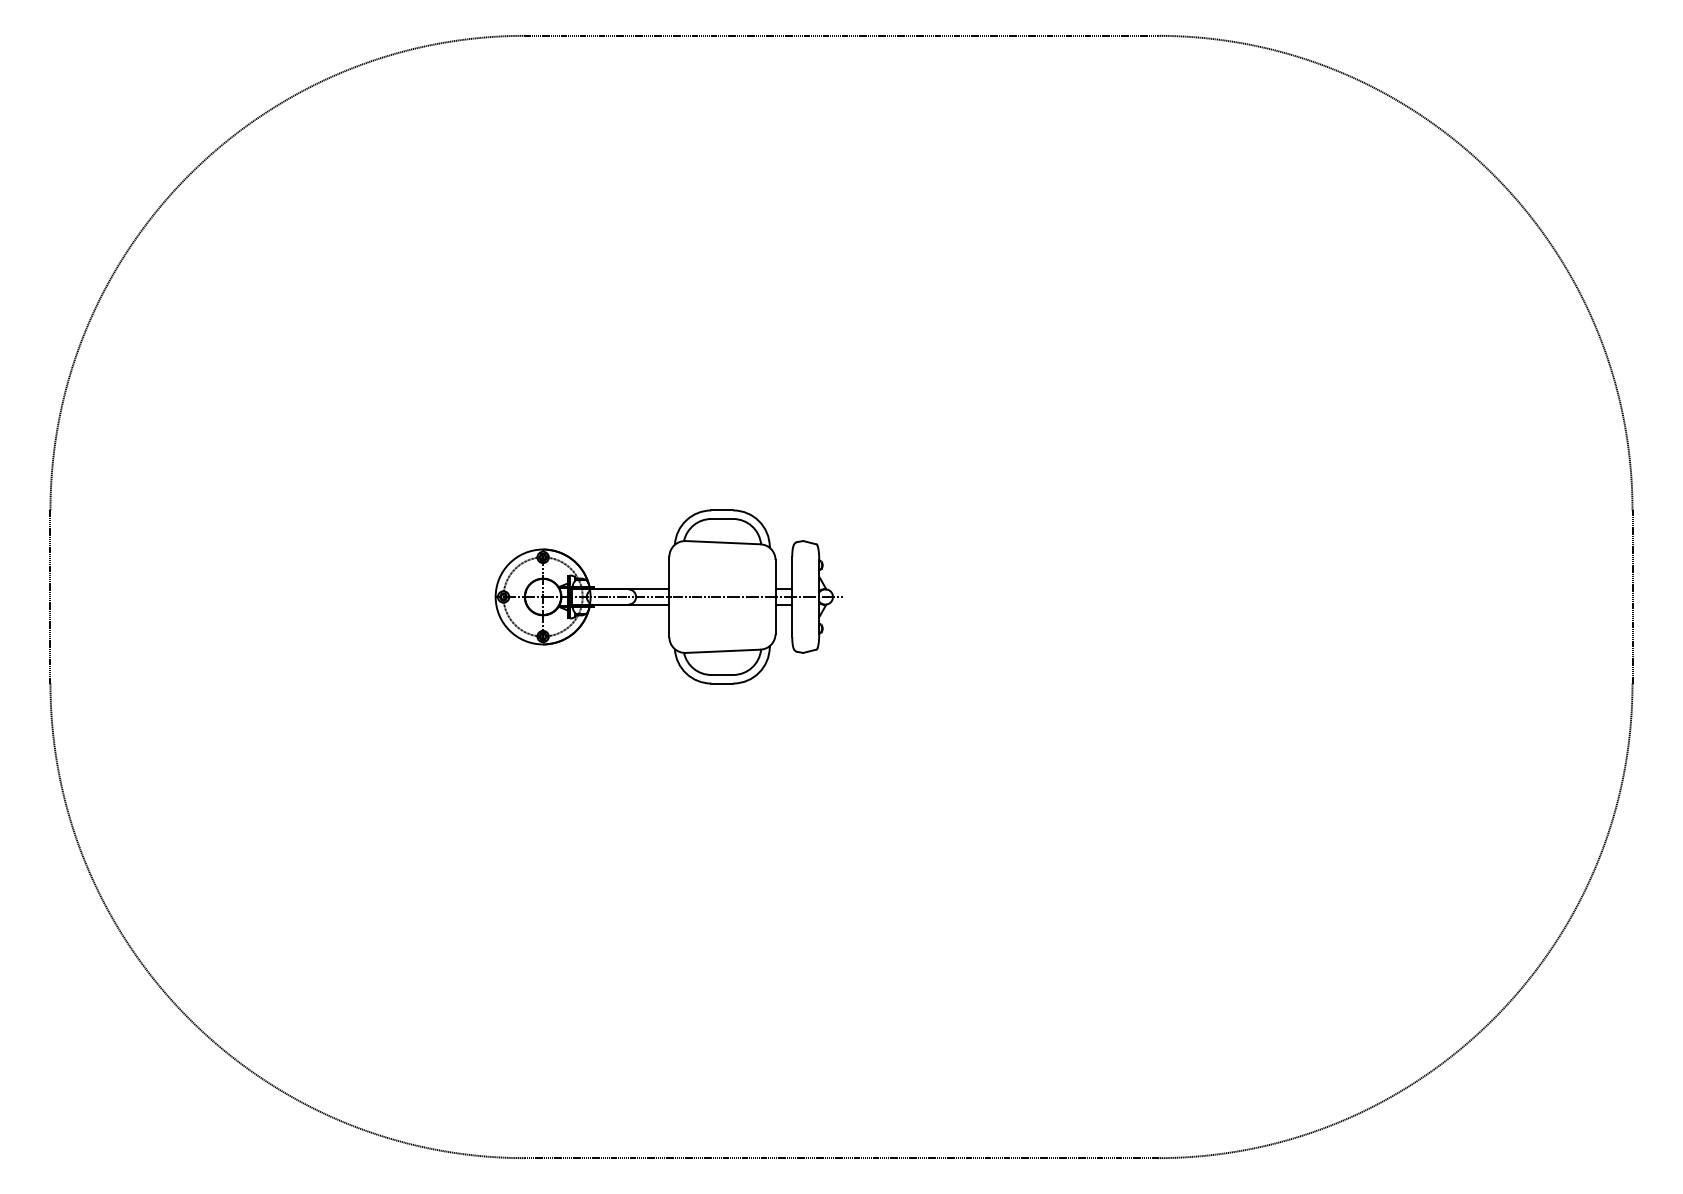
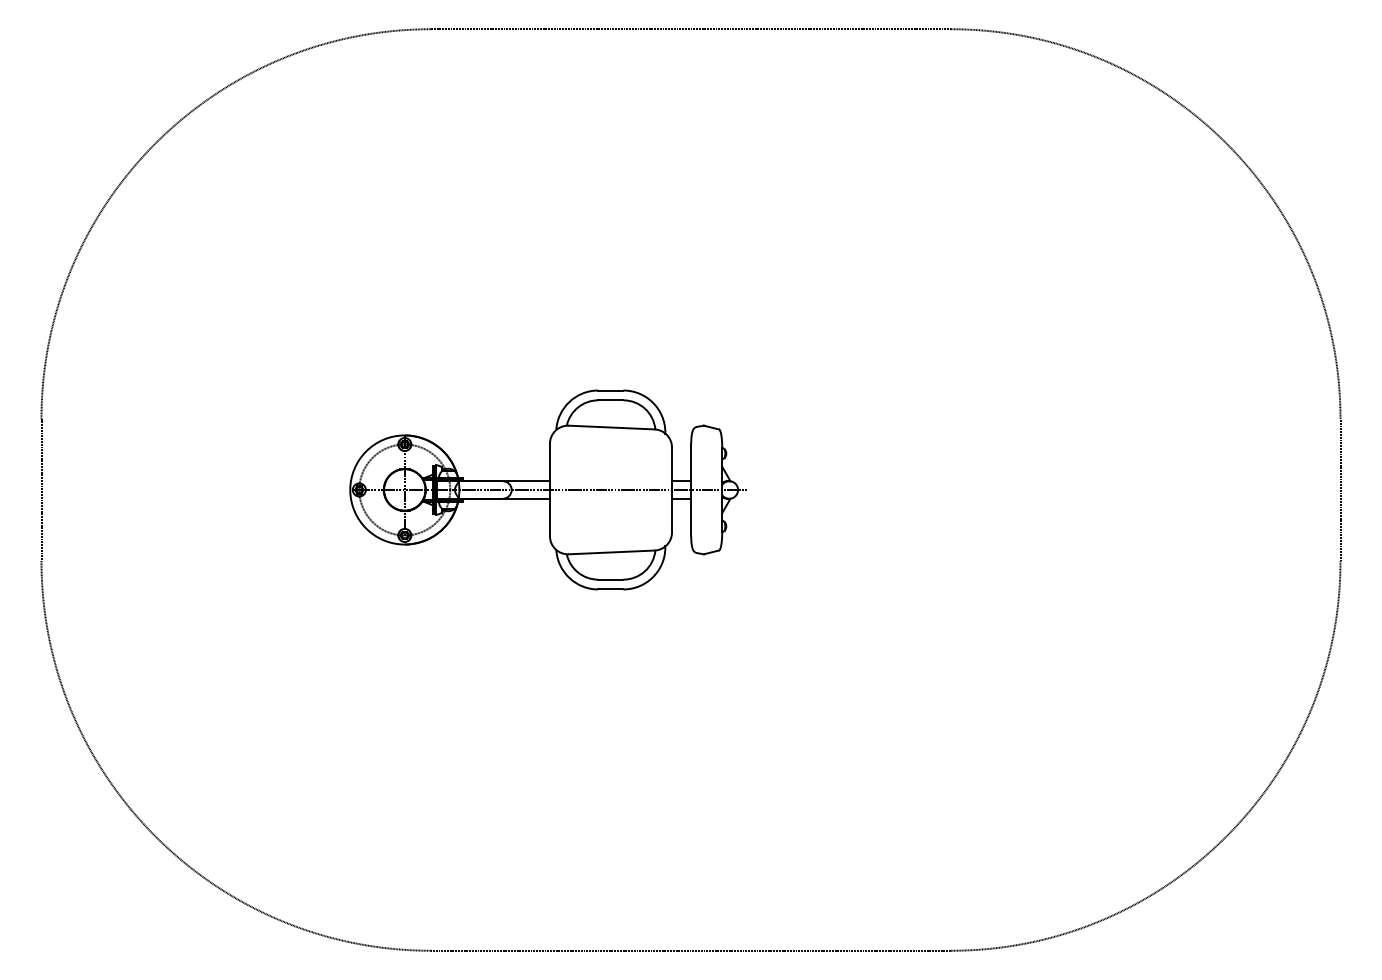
part: (668, 596) -> (548, 489), size x1.4

